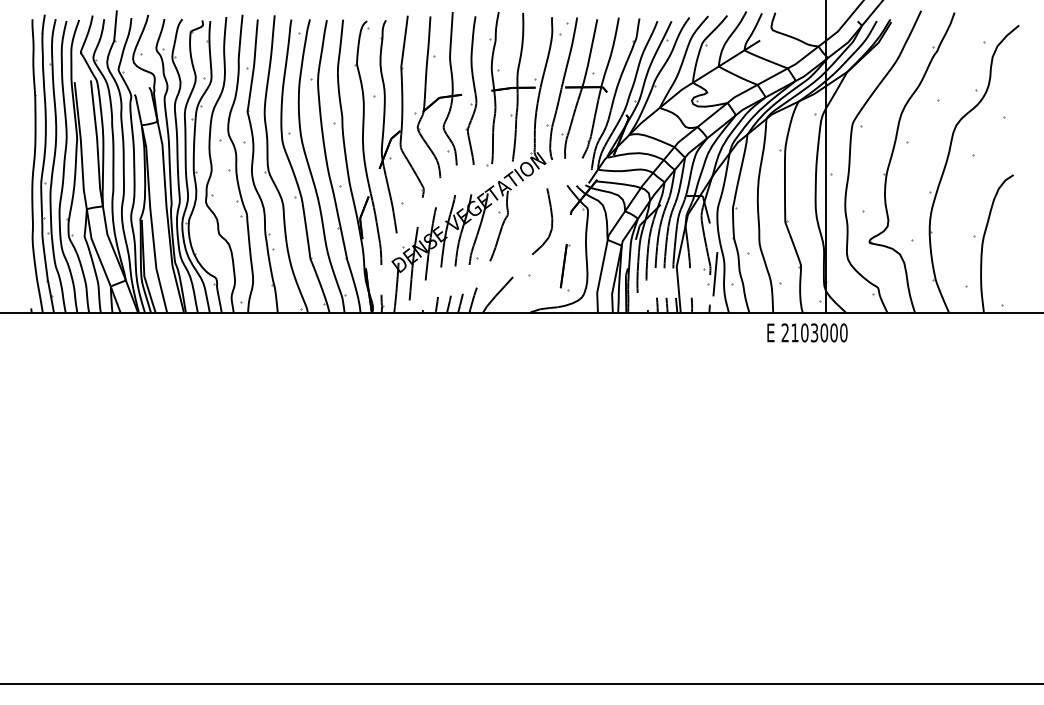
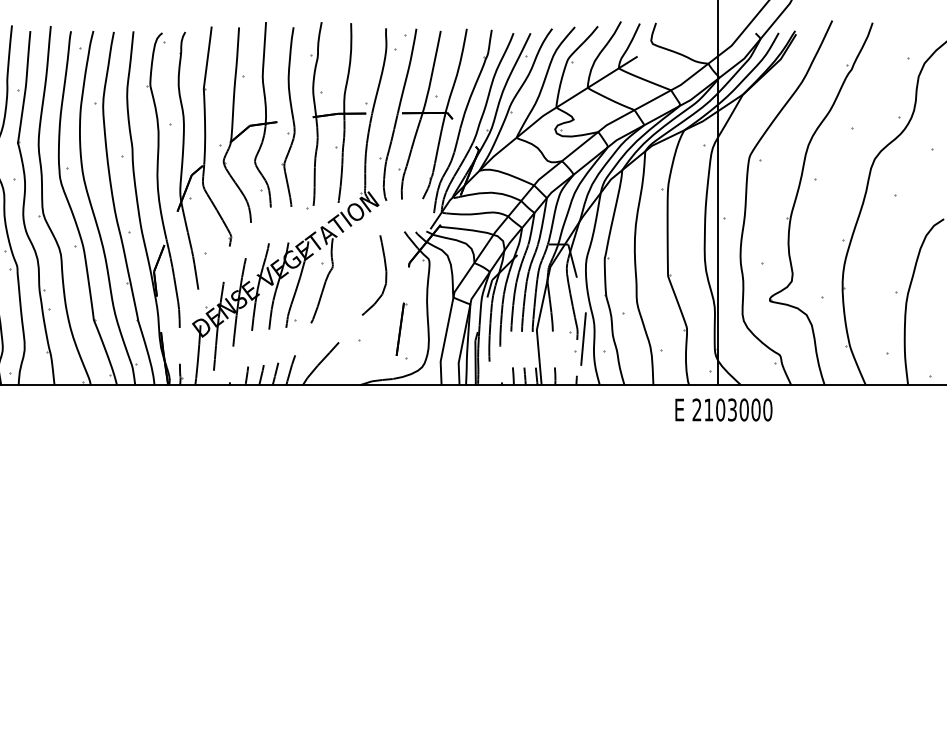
text: (807, 332) -> (723, 409), moved

